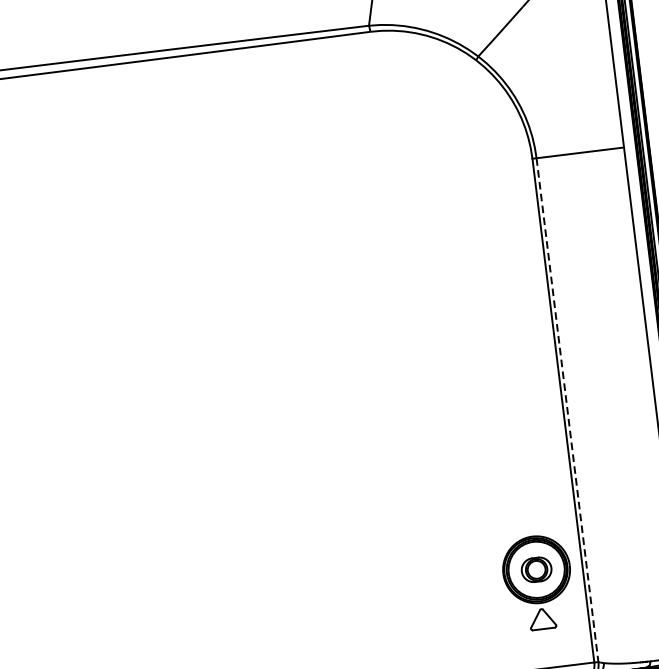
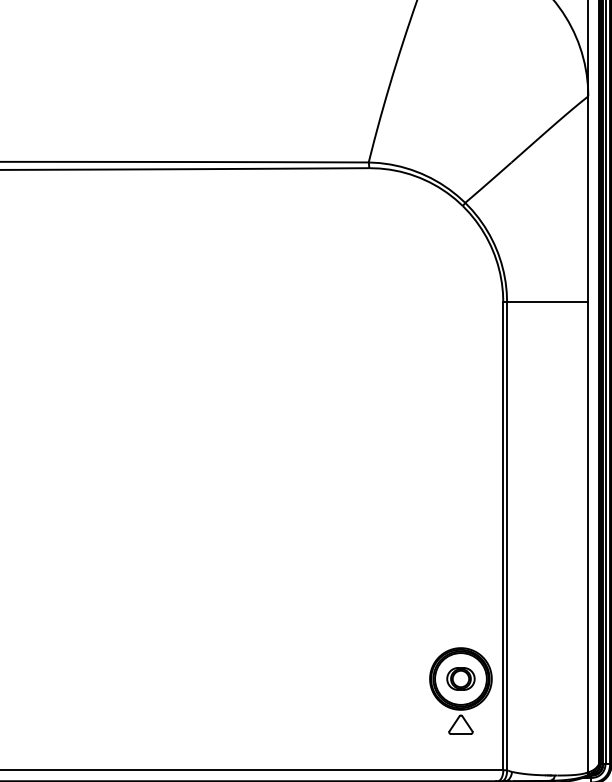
line: (567, 410) -> (507, 536), dashed -> solid

